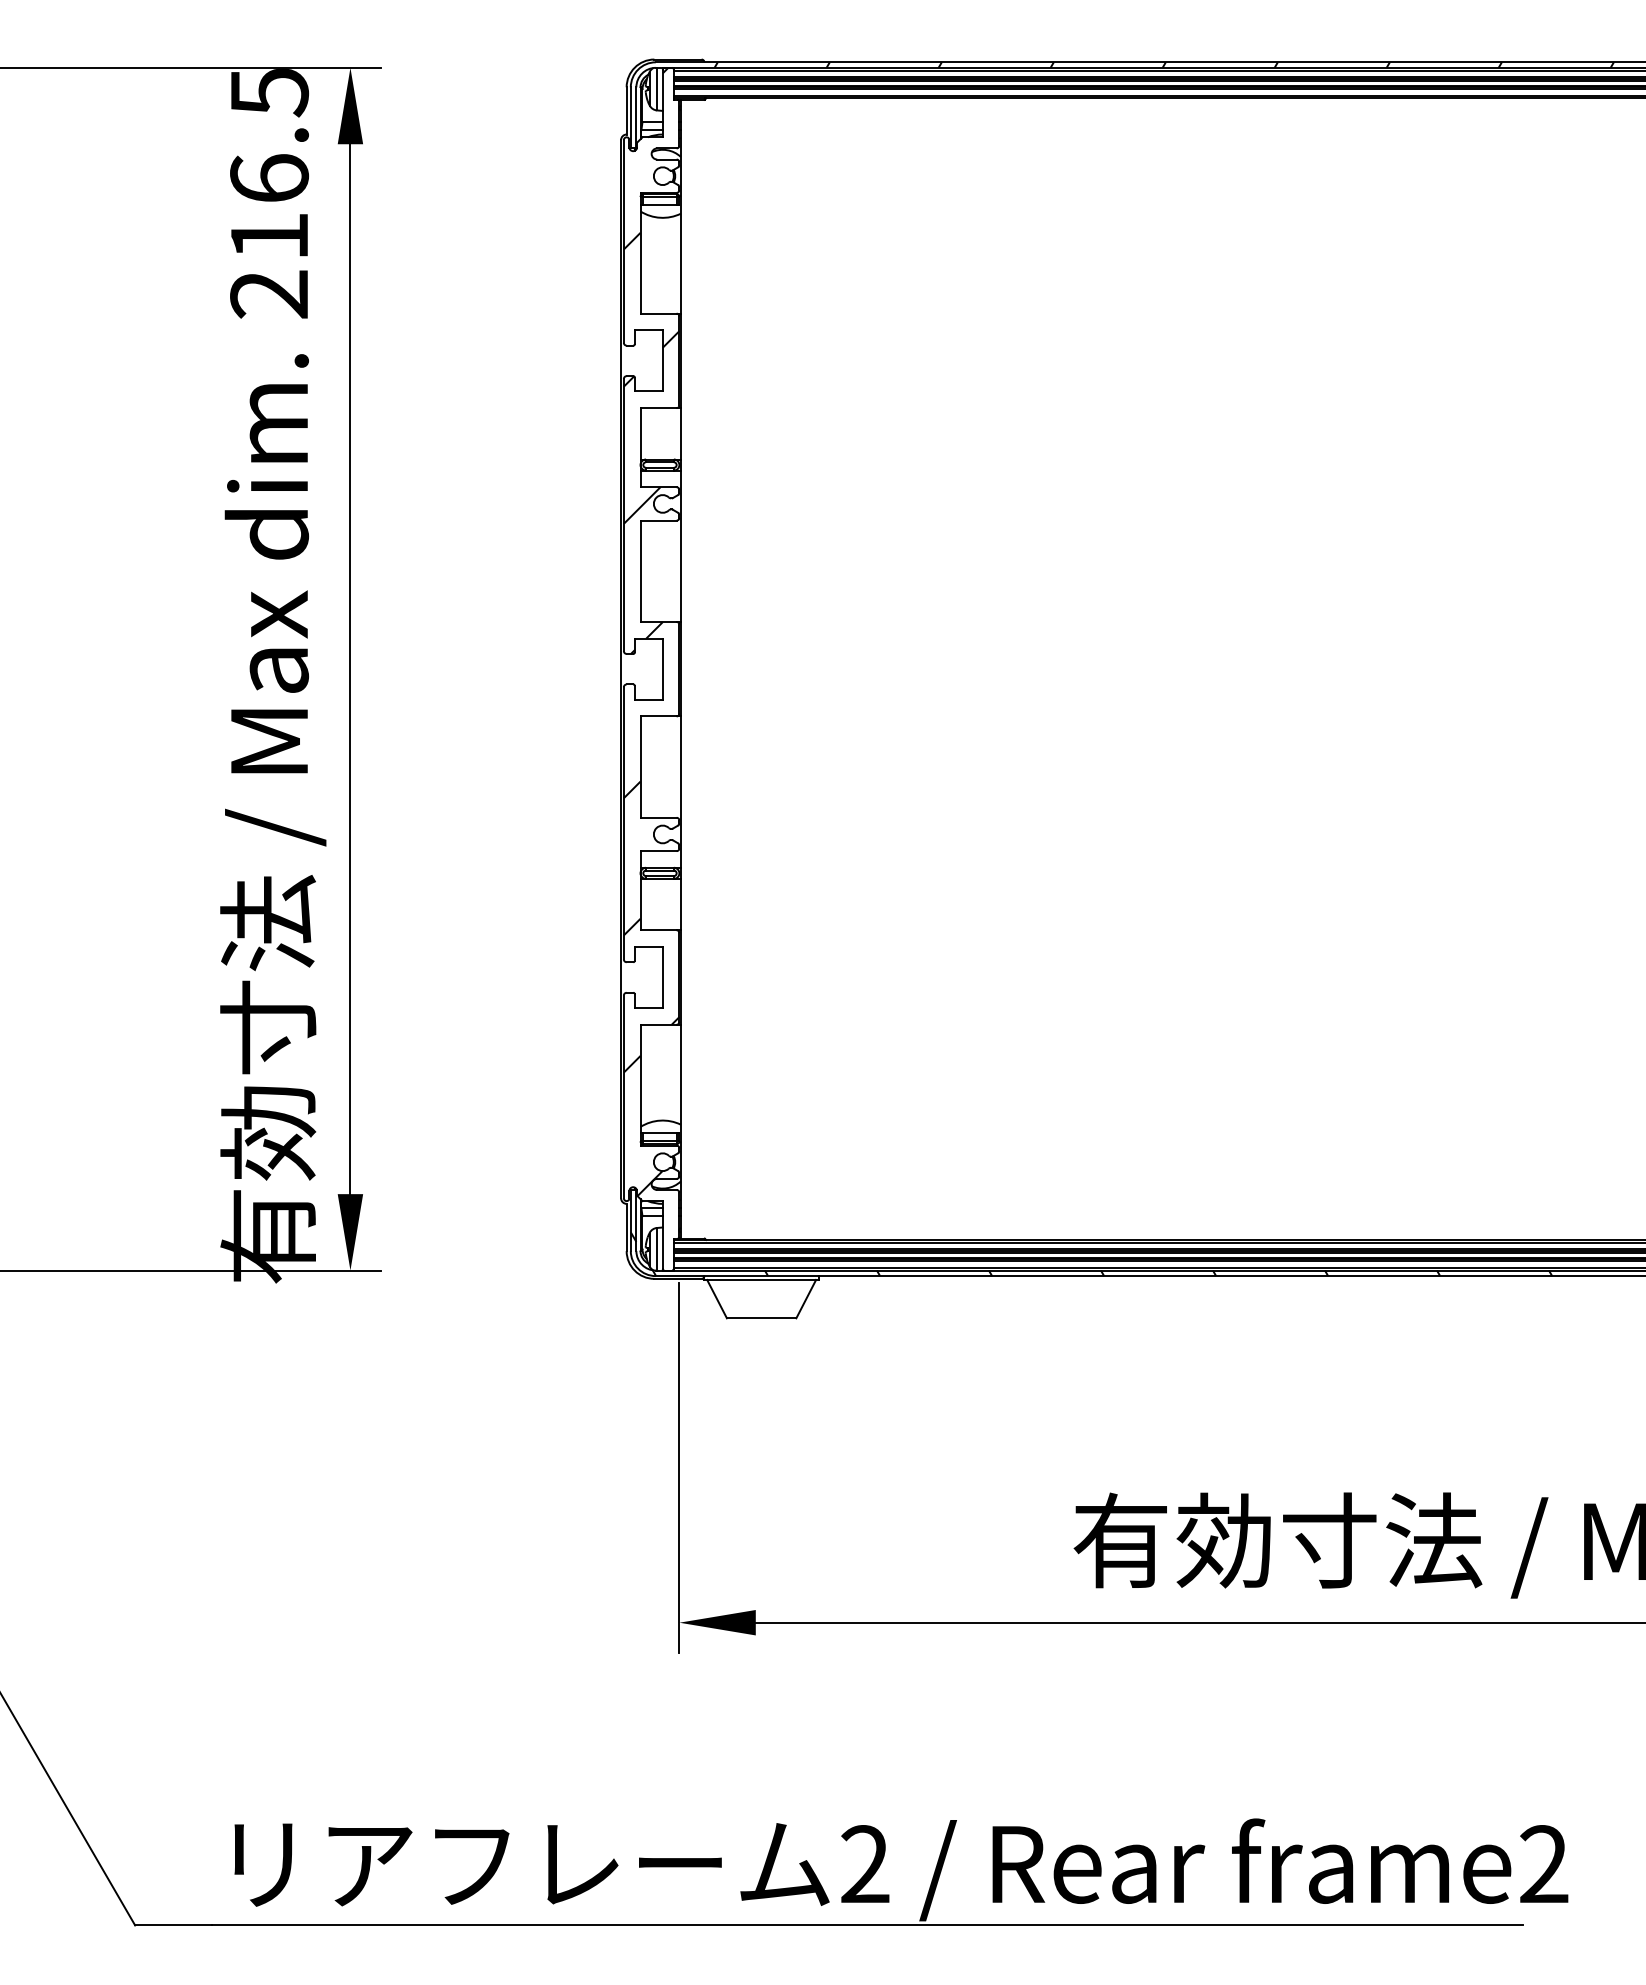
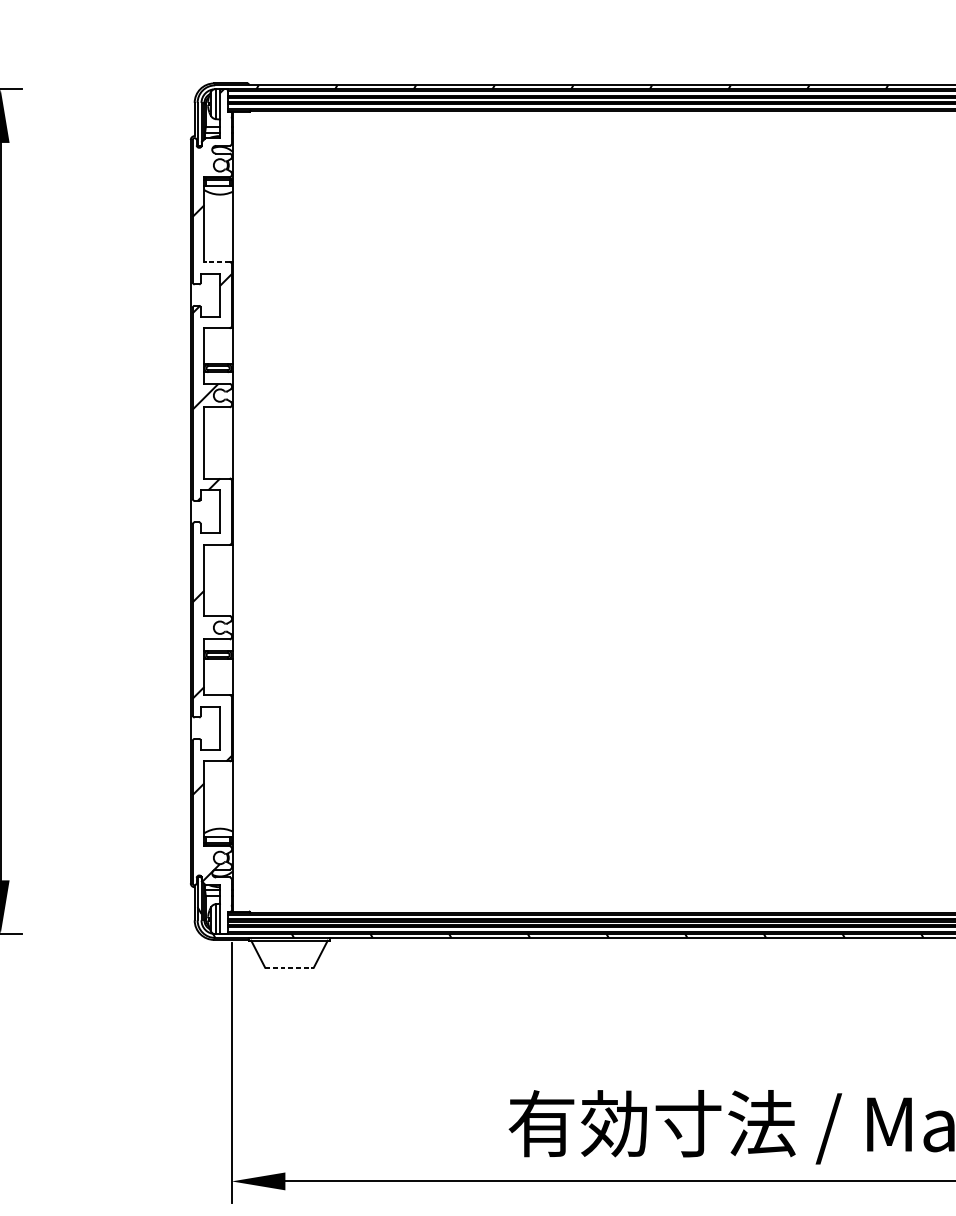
line: (658, 313) -> (217, 261), solid -> dashed
line: (761, 1318) -> (289, 967), solid -> dashed

